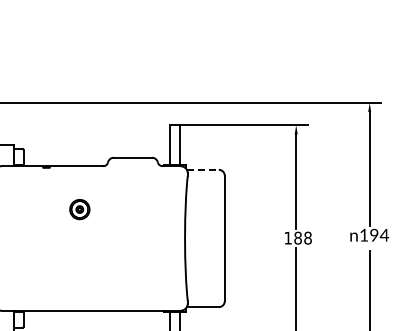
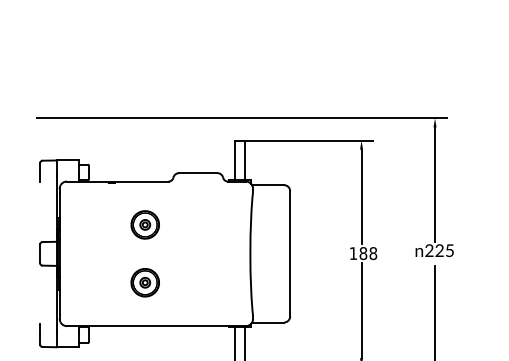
line: (203, 170) -> (268, 185), dashed -> solid
part: (79, 209) -> (144, 224), size x1.43
text: (374, 235) -> (439, 250), 194 -> 225
part: (79, 267) -> (144, 282), added

